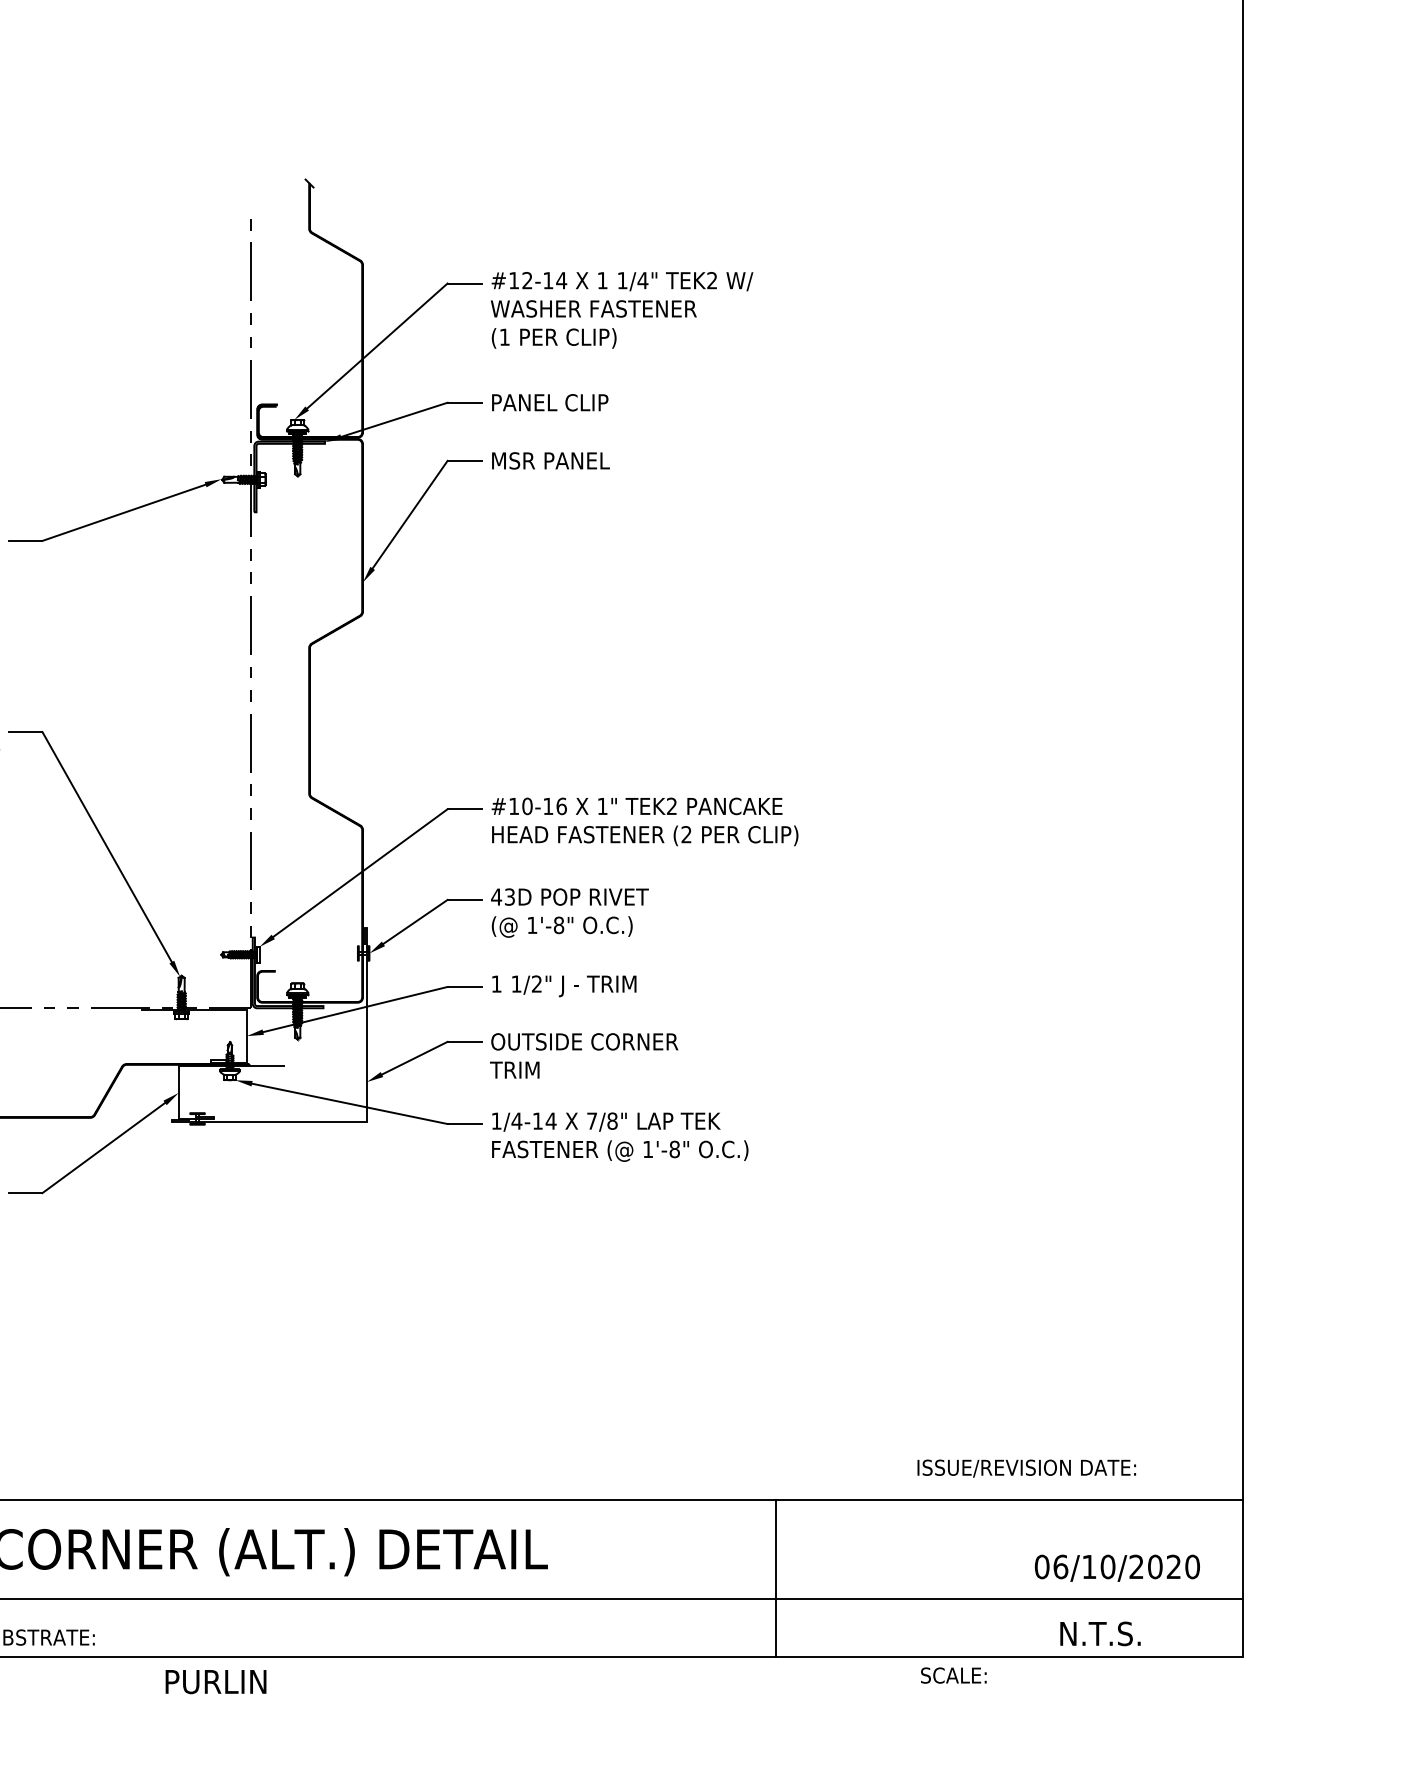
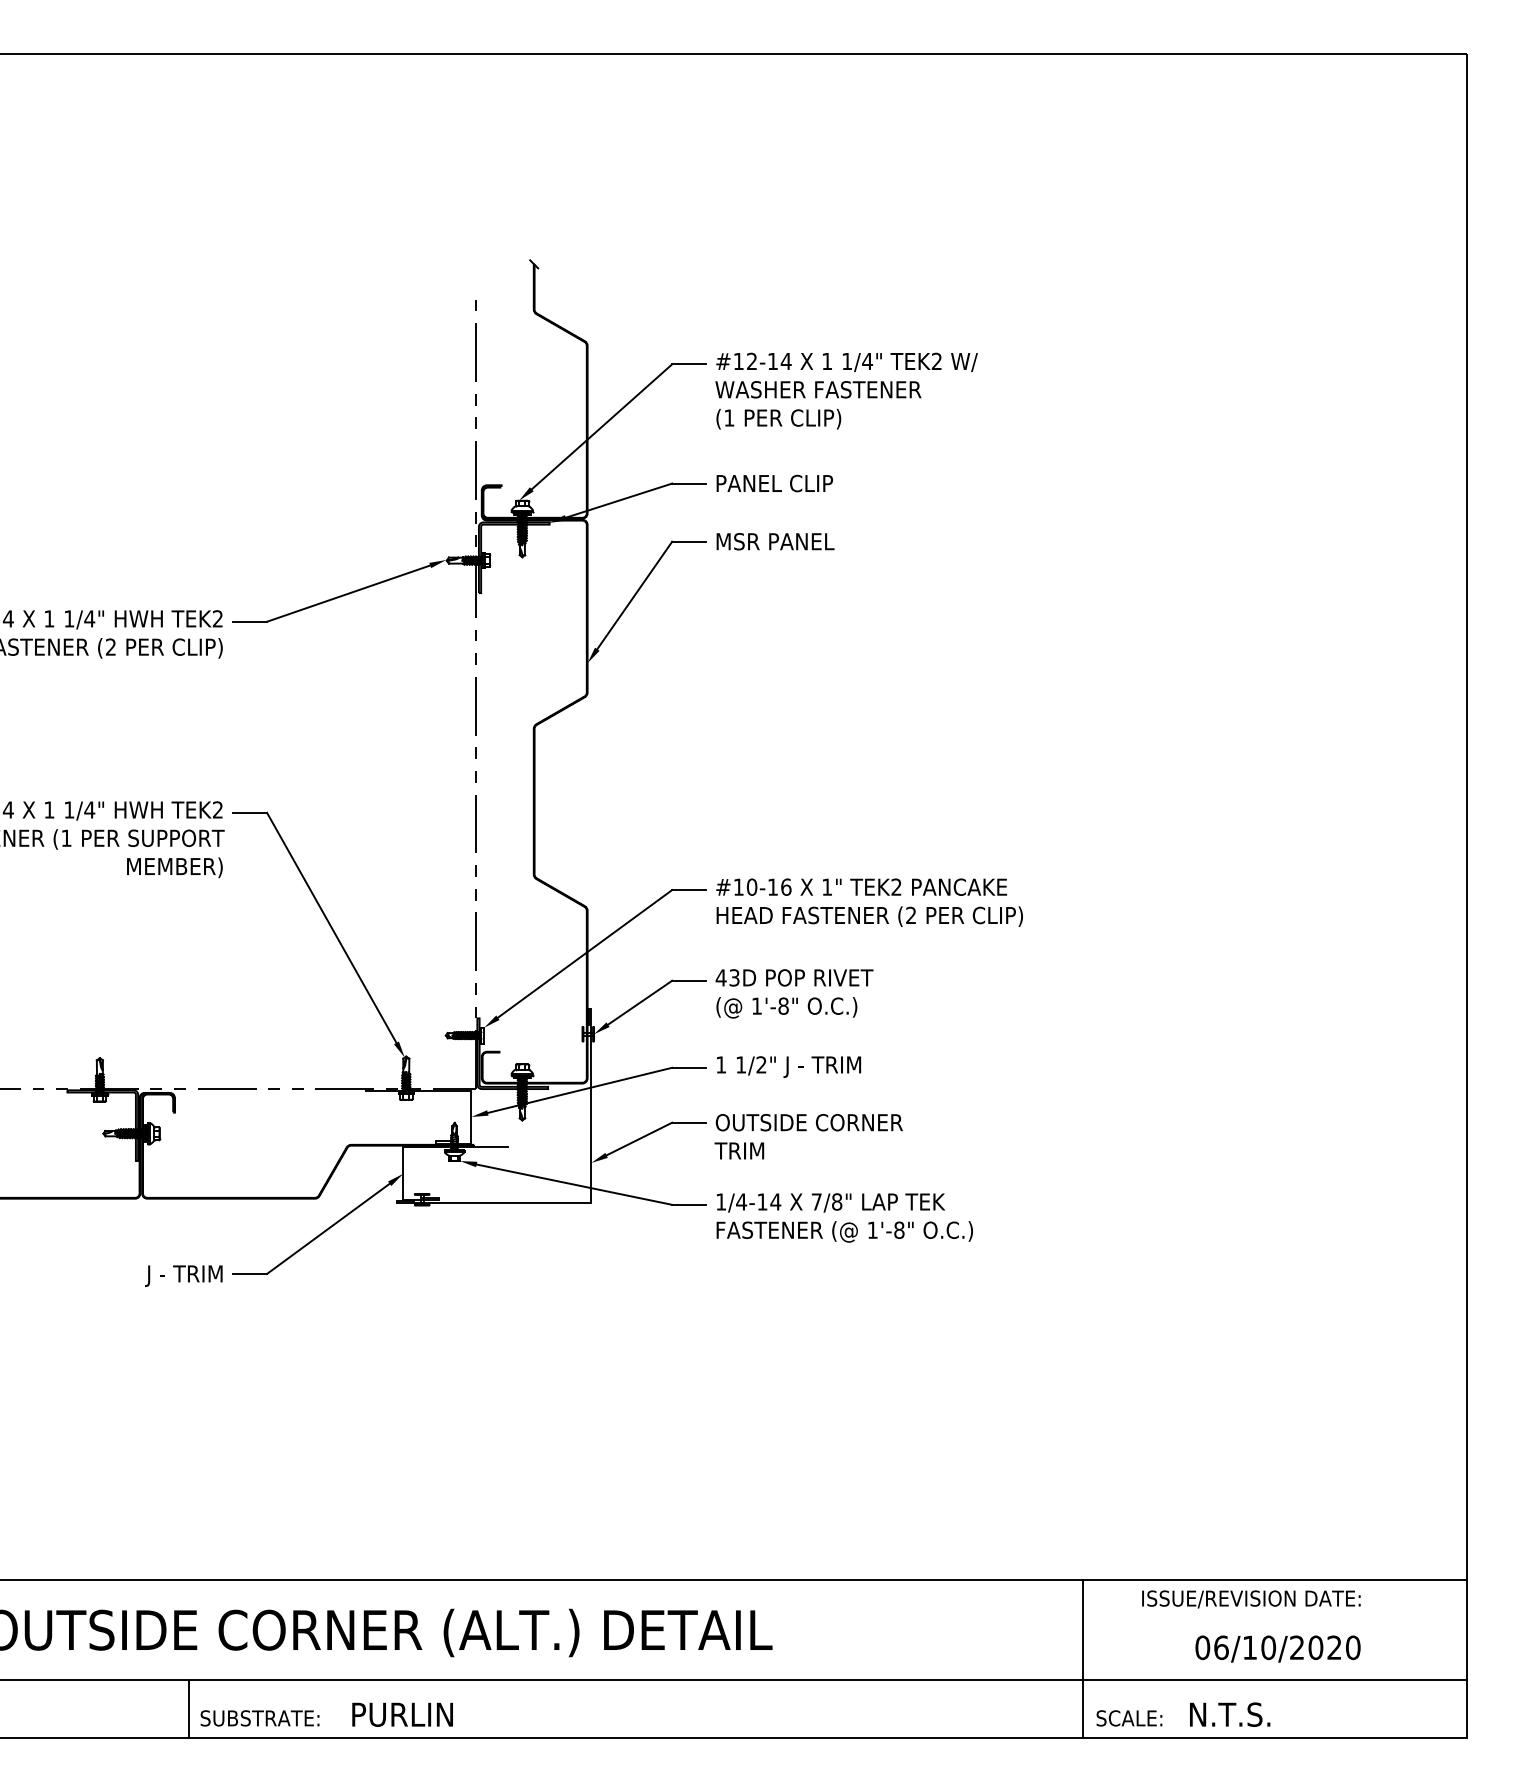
text: (1026, 1468) -> (1251, 1599), moved
text: (1116, 1567) -> (1277, 1648), moved
line: (775, 1578) -> (1082, 1659), moved
text: (1100, 1633) -> (1230, 1714), moved
text: (953, 1675) -> (1129, 1718), moved
text: (215, 1681) -> (402, 1714), moved

